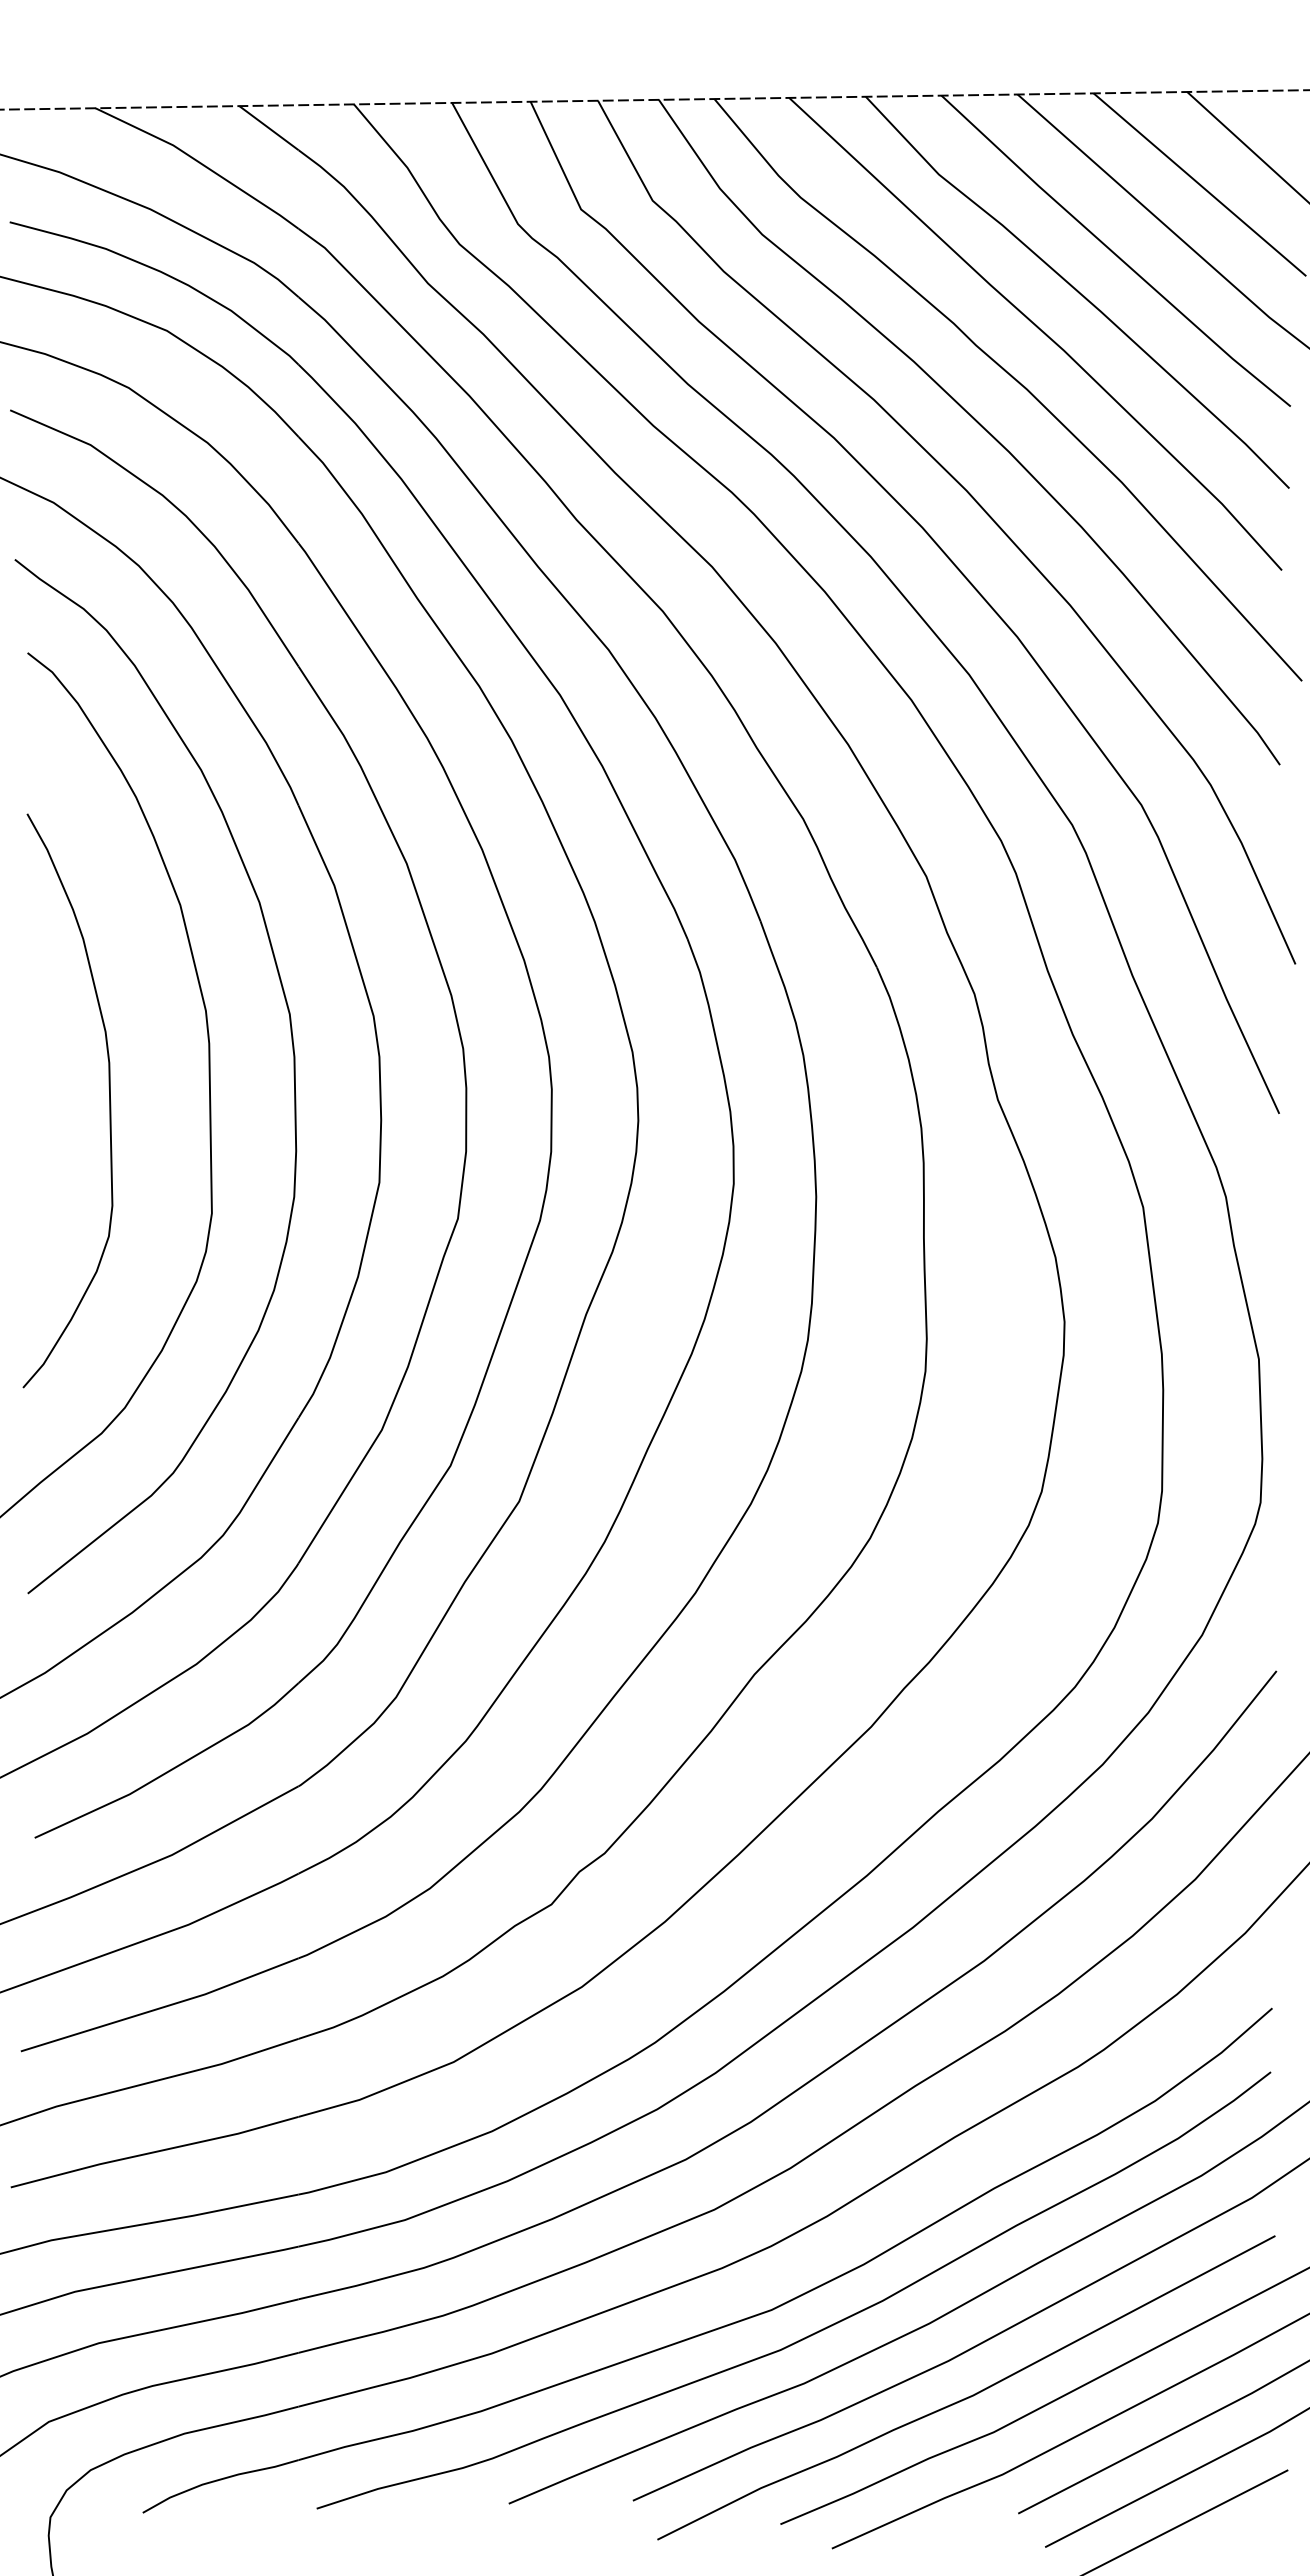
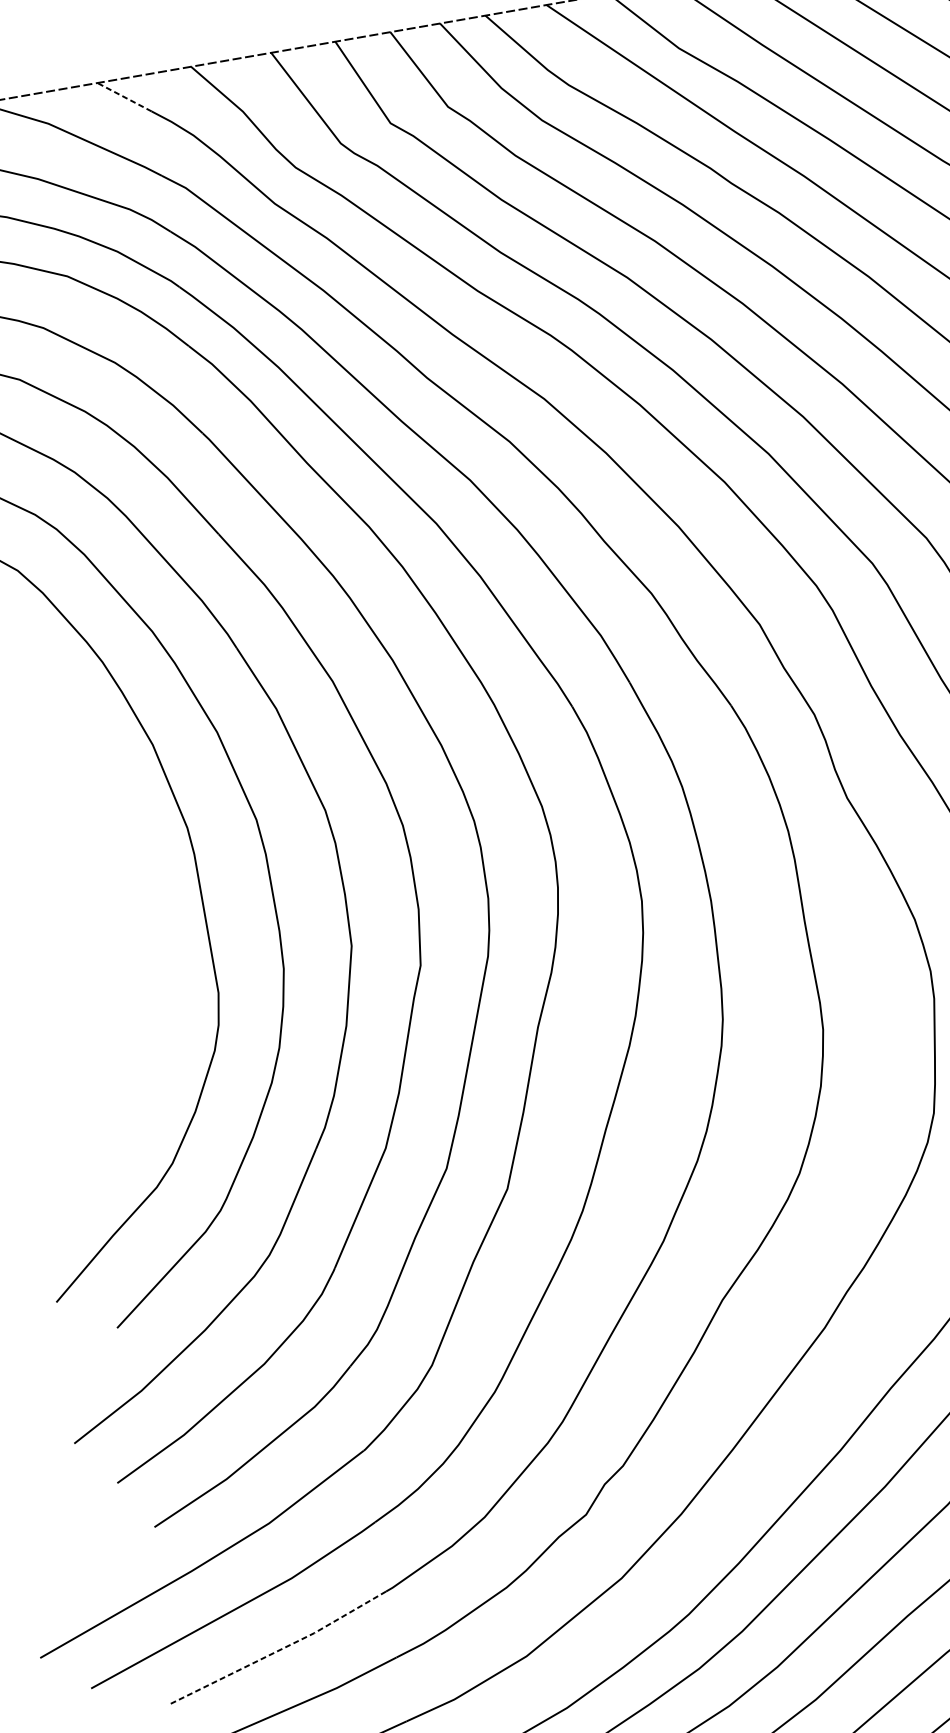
line: (268, 128) -> (124, 97), solid -> dashed
curve: (109, 1100) -> (120, 913), removed
line: (162, 2007) -> (281, 1649), solid -> dashed

